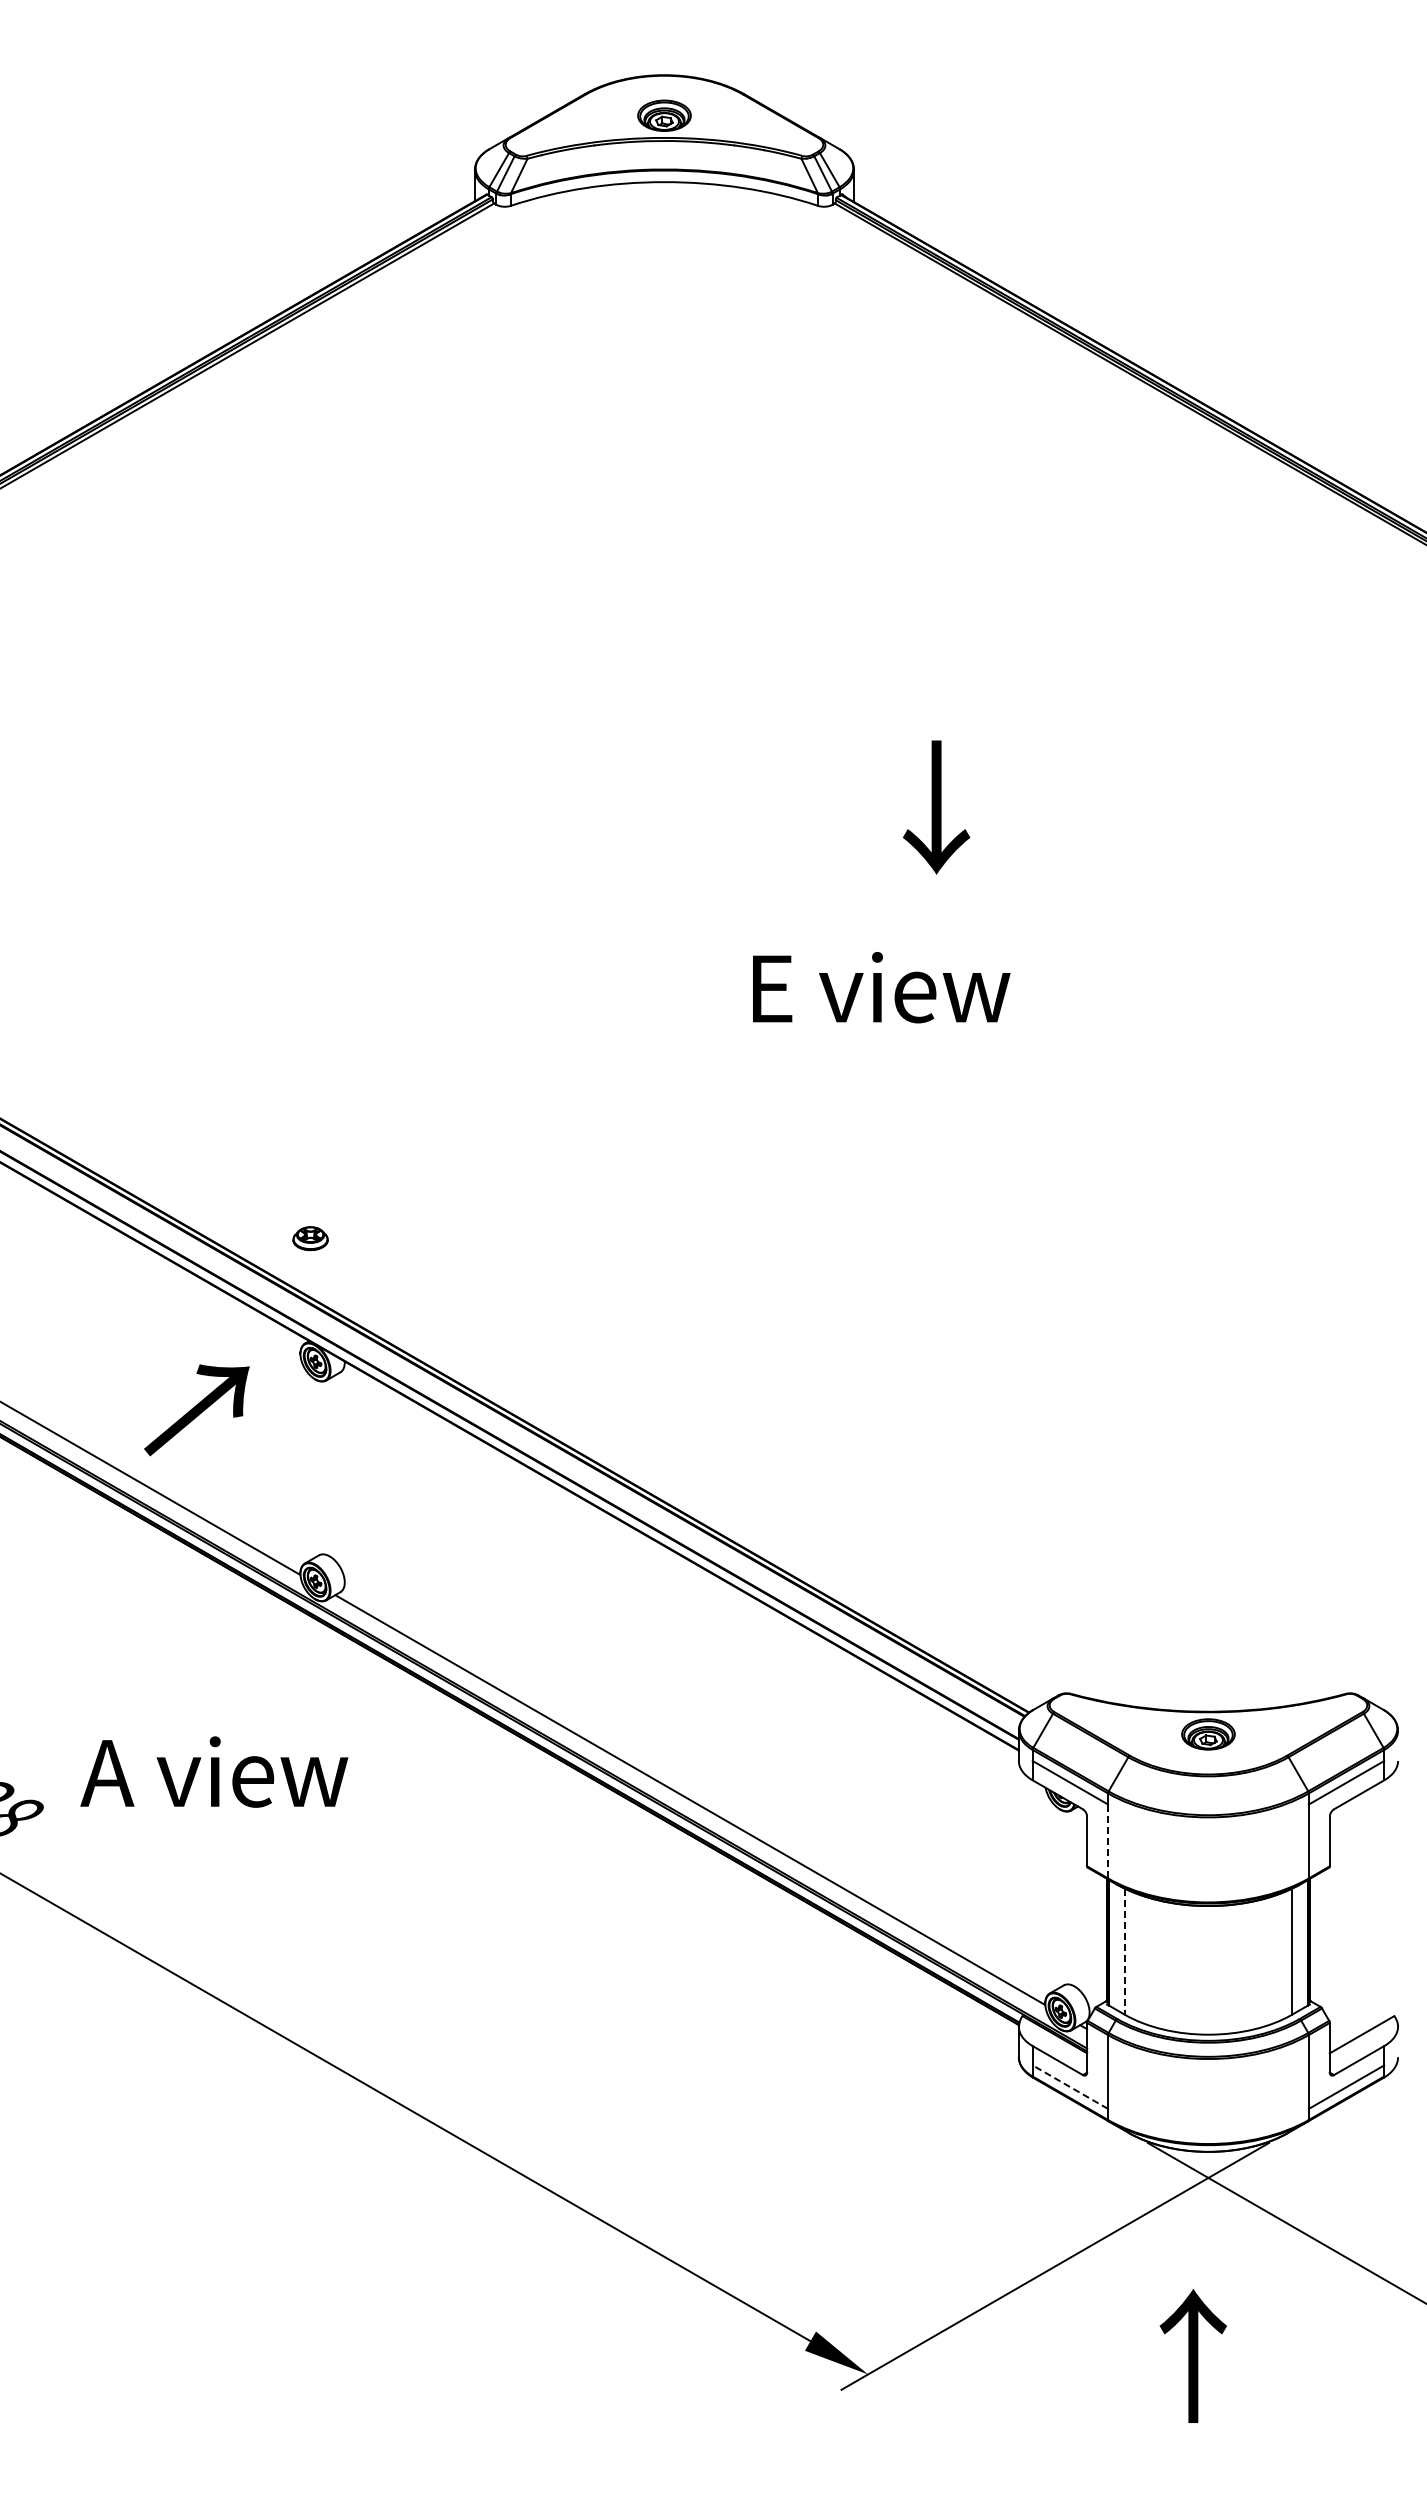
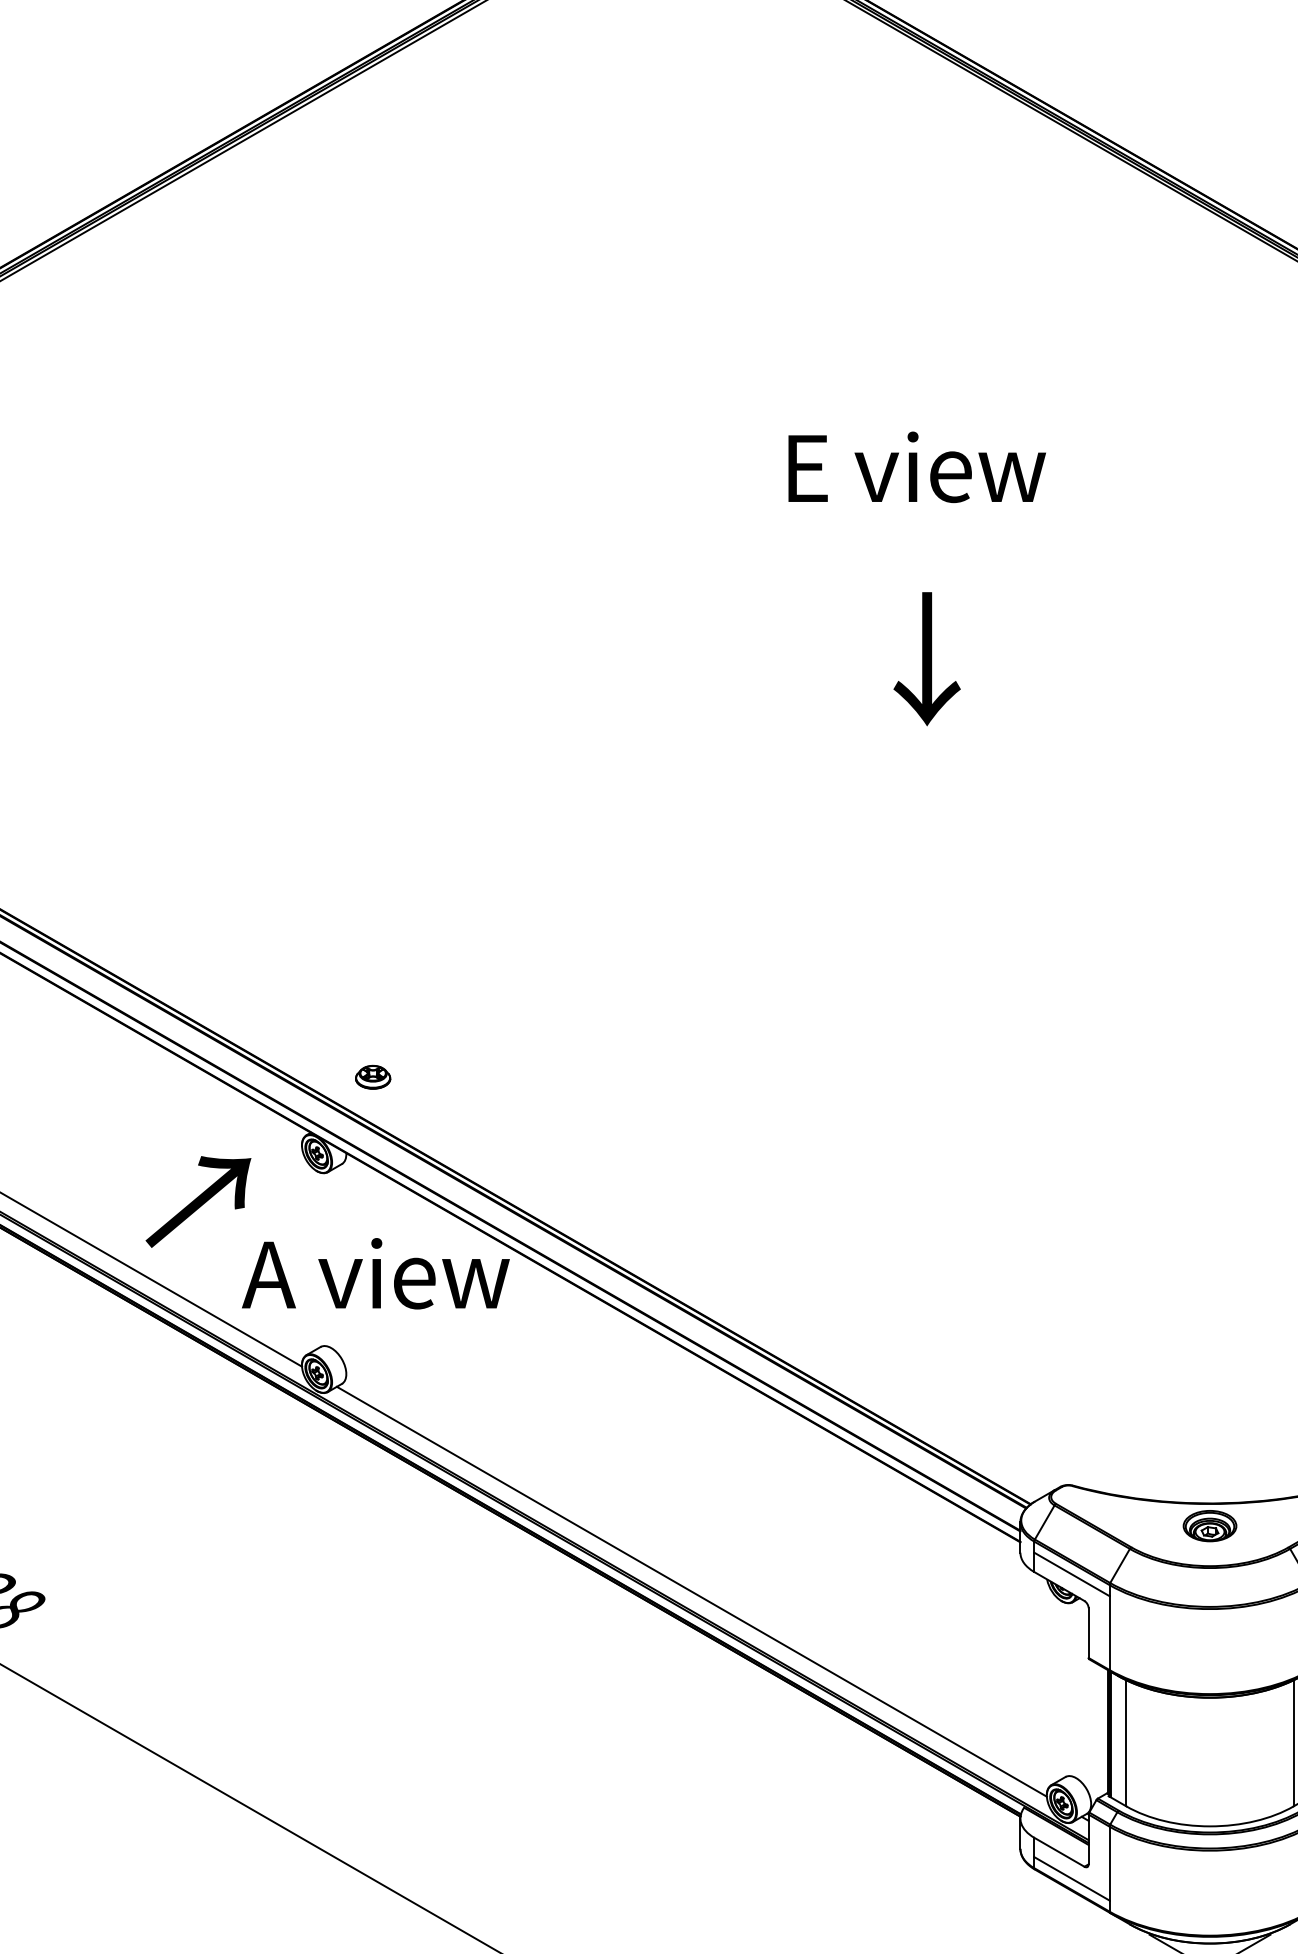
text: (936, 807) -> (927, 659), moved
text: (881, 987) -> (917, 467), moved
part: (310, 1238) -> (373, 1077), moved
text: (214, 1771) -> (376, 1273), moved
line: (1108, 1841) -> (1110, 1633), dashed -> solid
line: (1124, 1952) -> (1126, 1744), dashed -> solid
line: (1069, 2086) -> (1071, 1878), dashed -> solid

